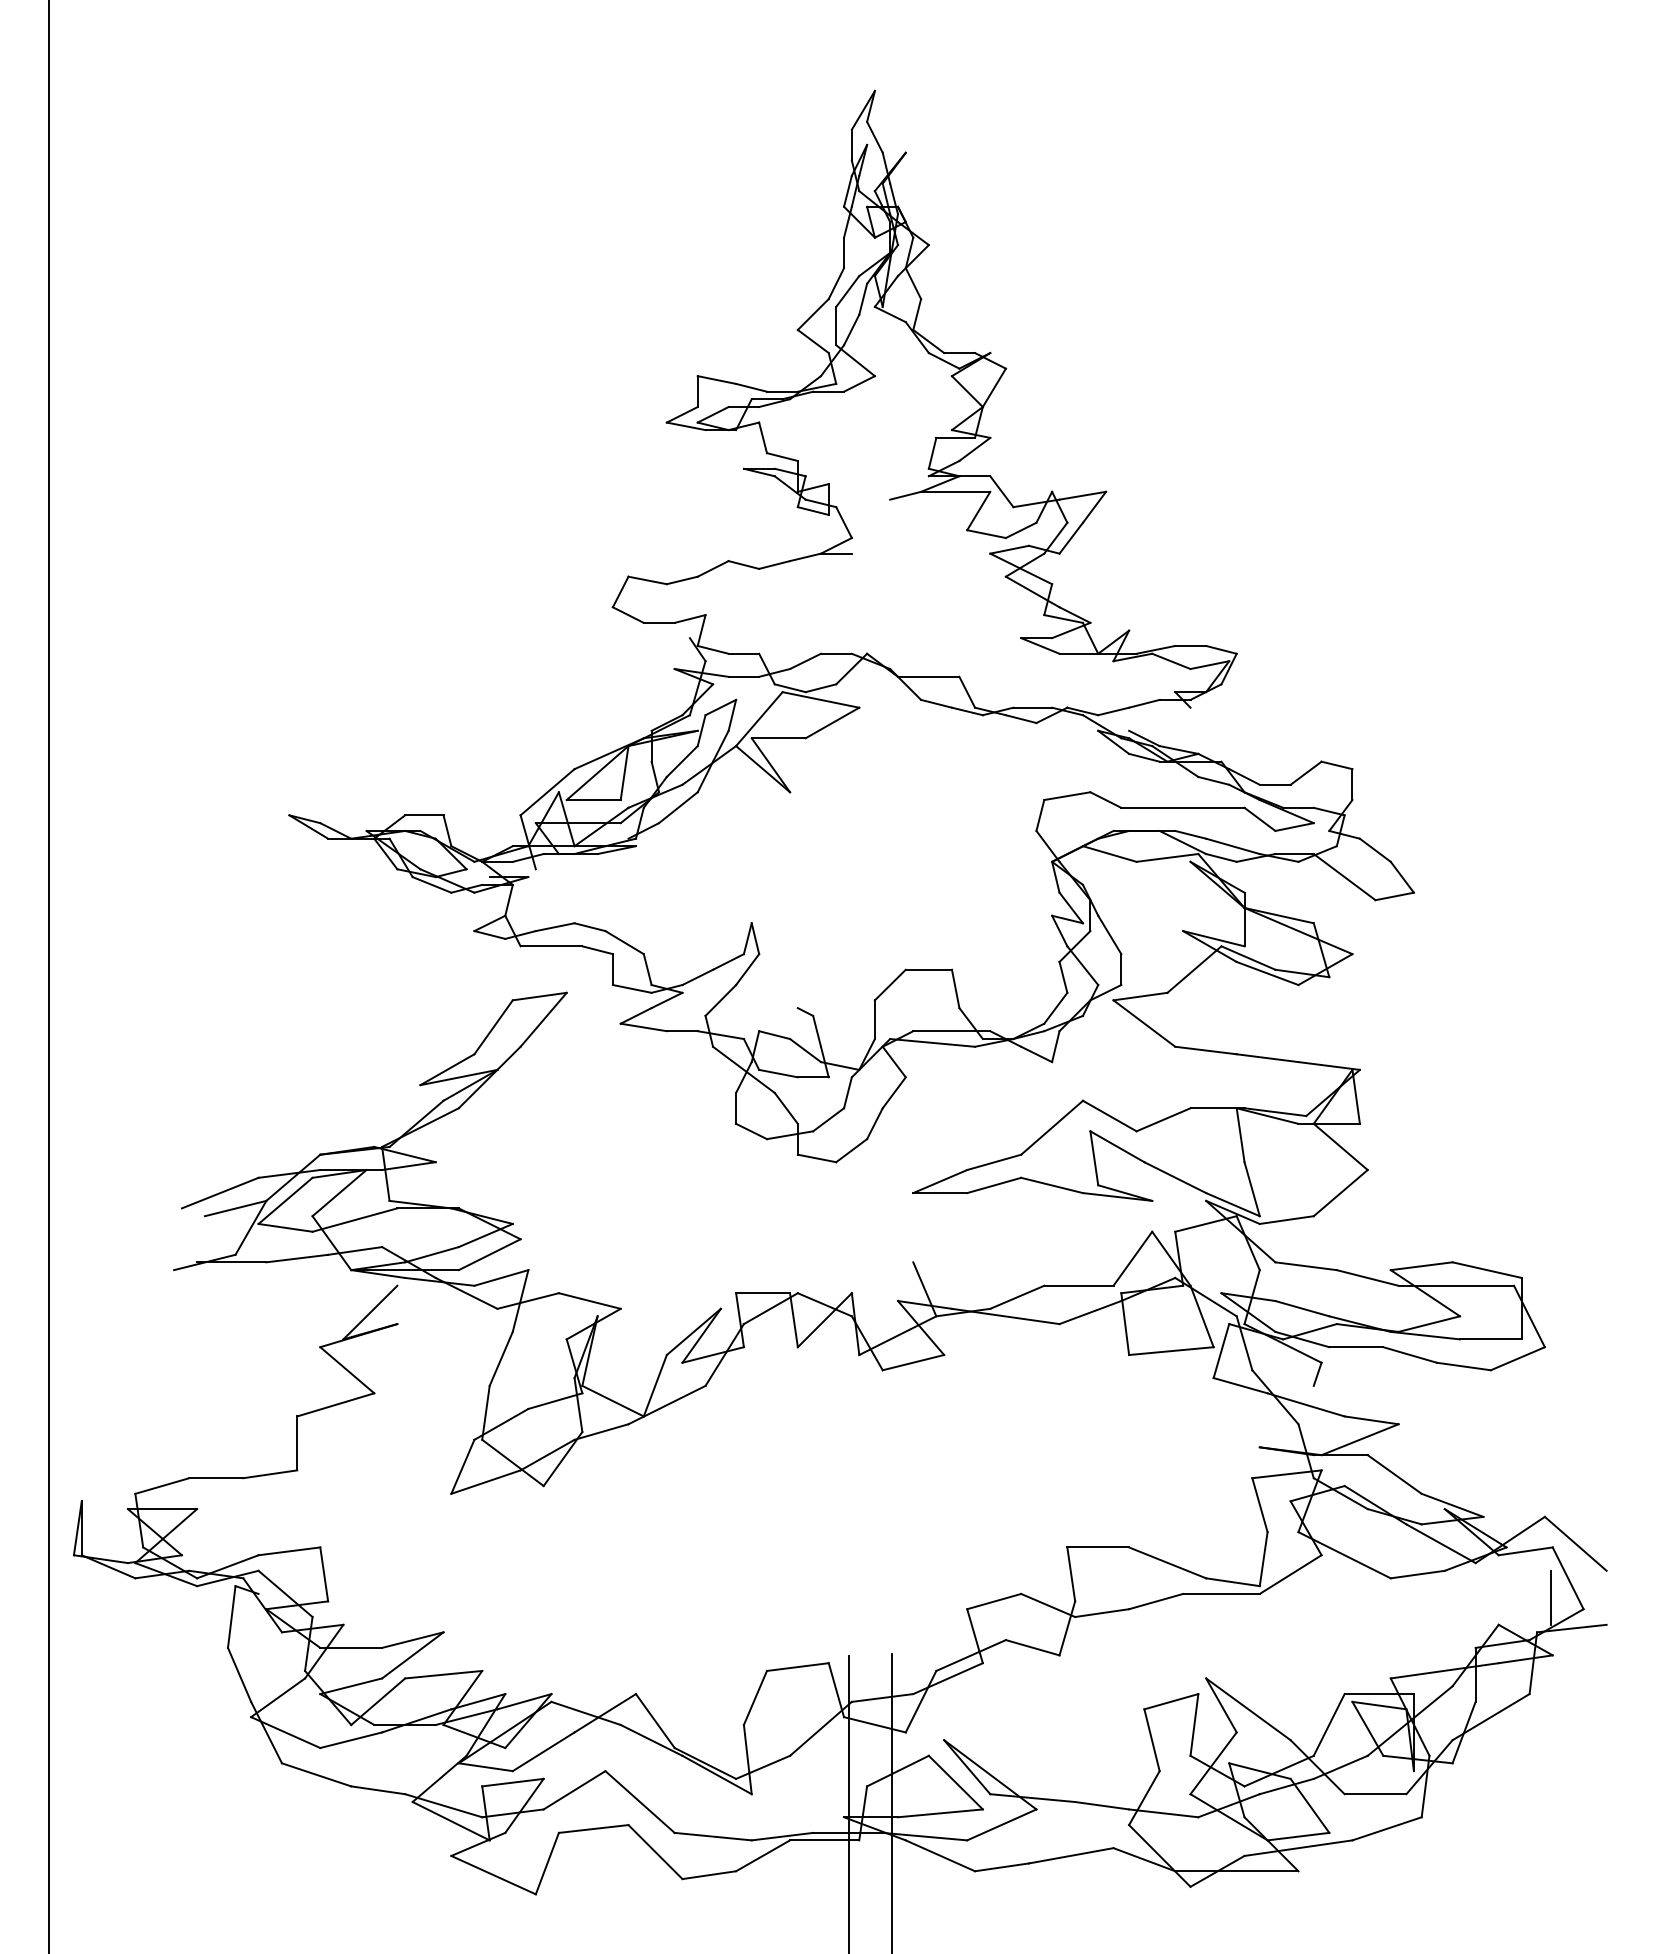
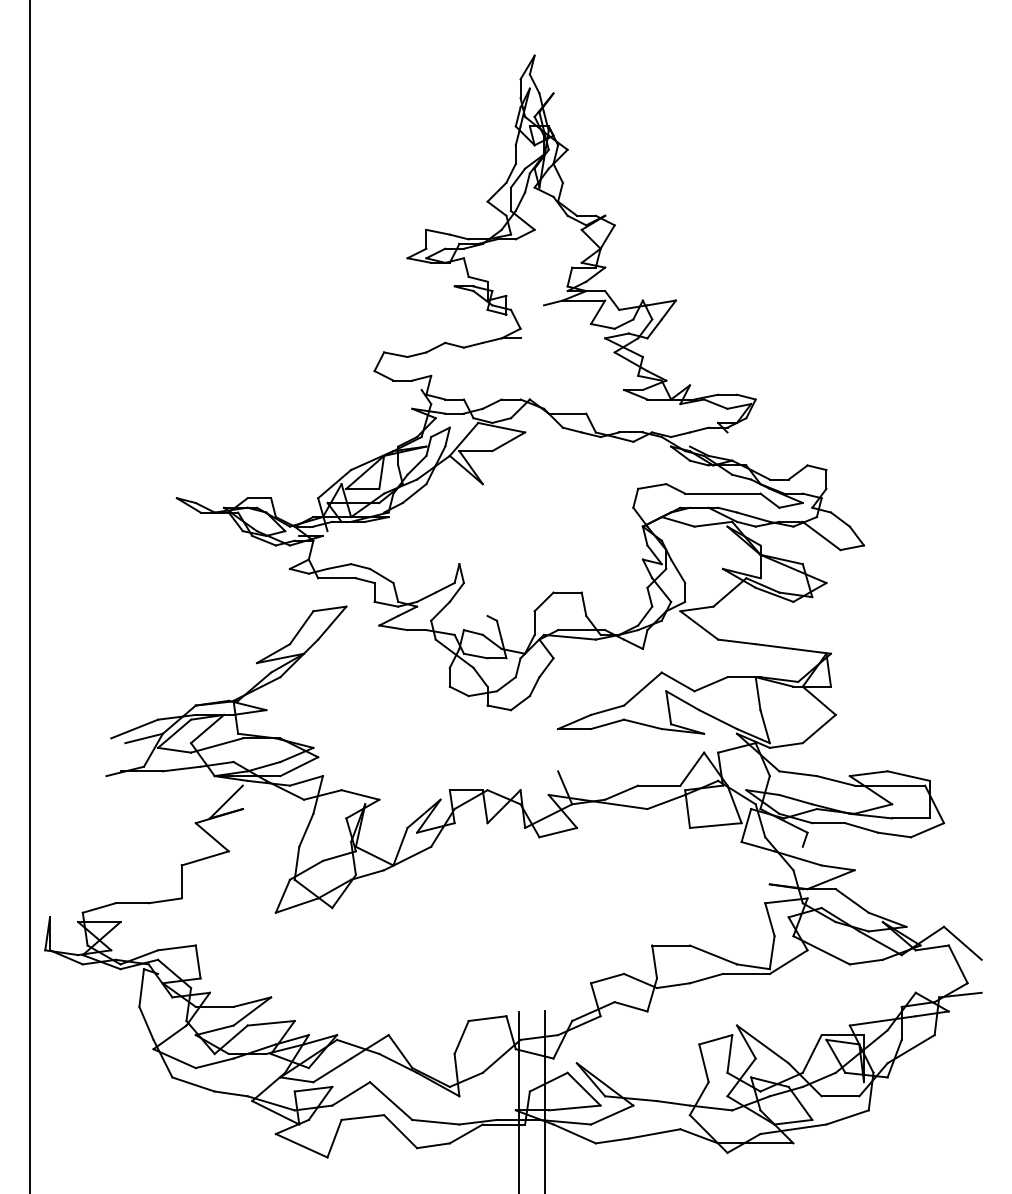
line: (1550, 1596) -> (947, 975), removed

